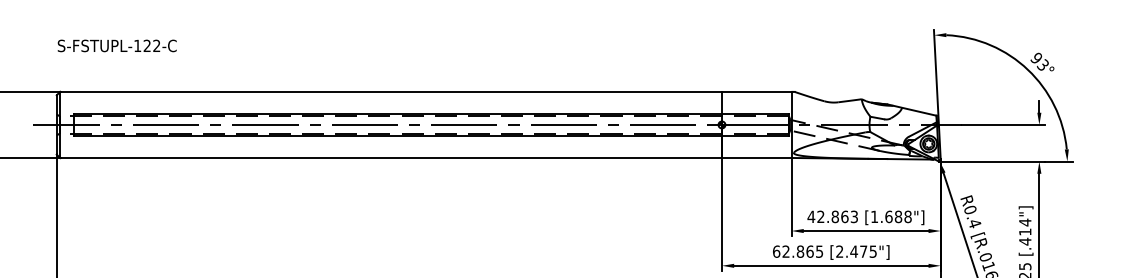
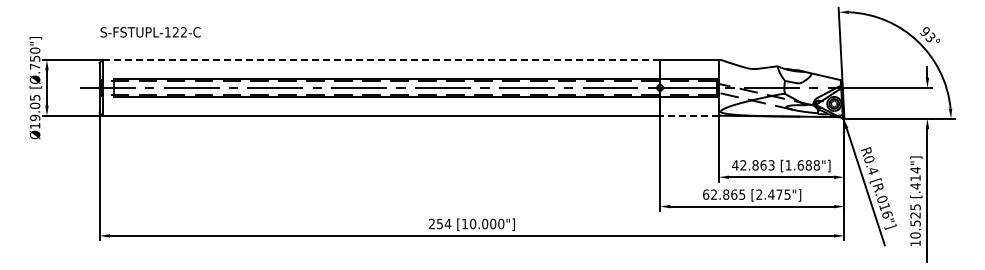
text: (117, 46) -> (150, 32), moved
line: (391, 91) -> (381, 59), solid -> dashed
line: (755, 157) -> (688, 115), solid -> dashed

